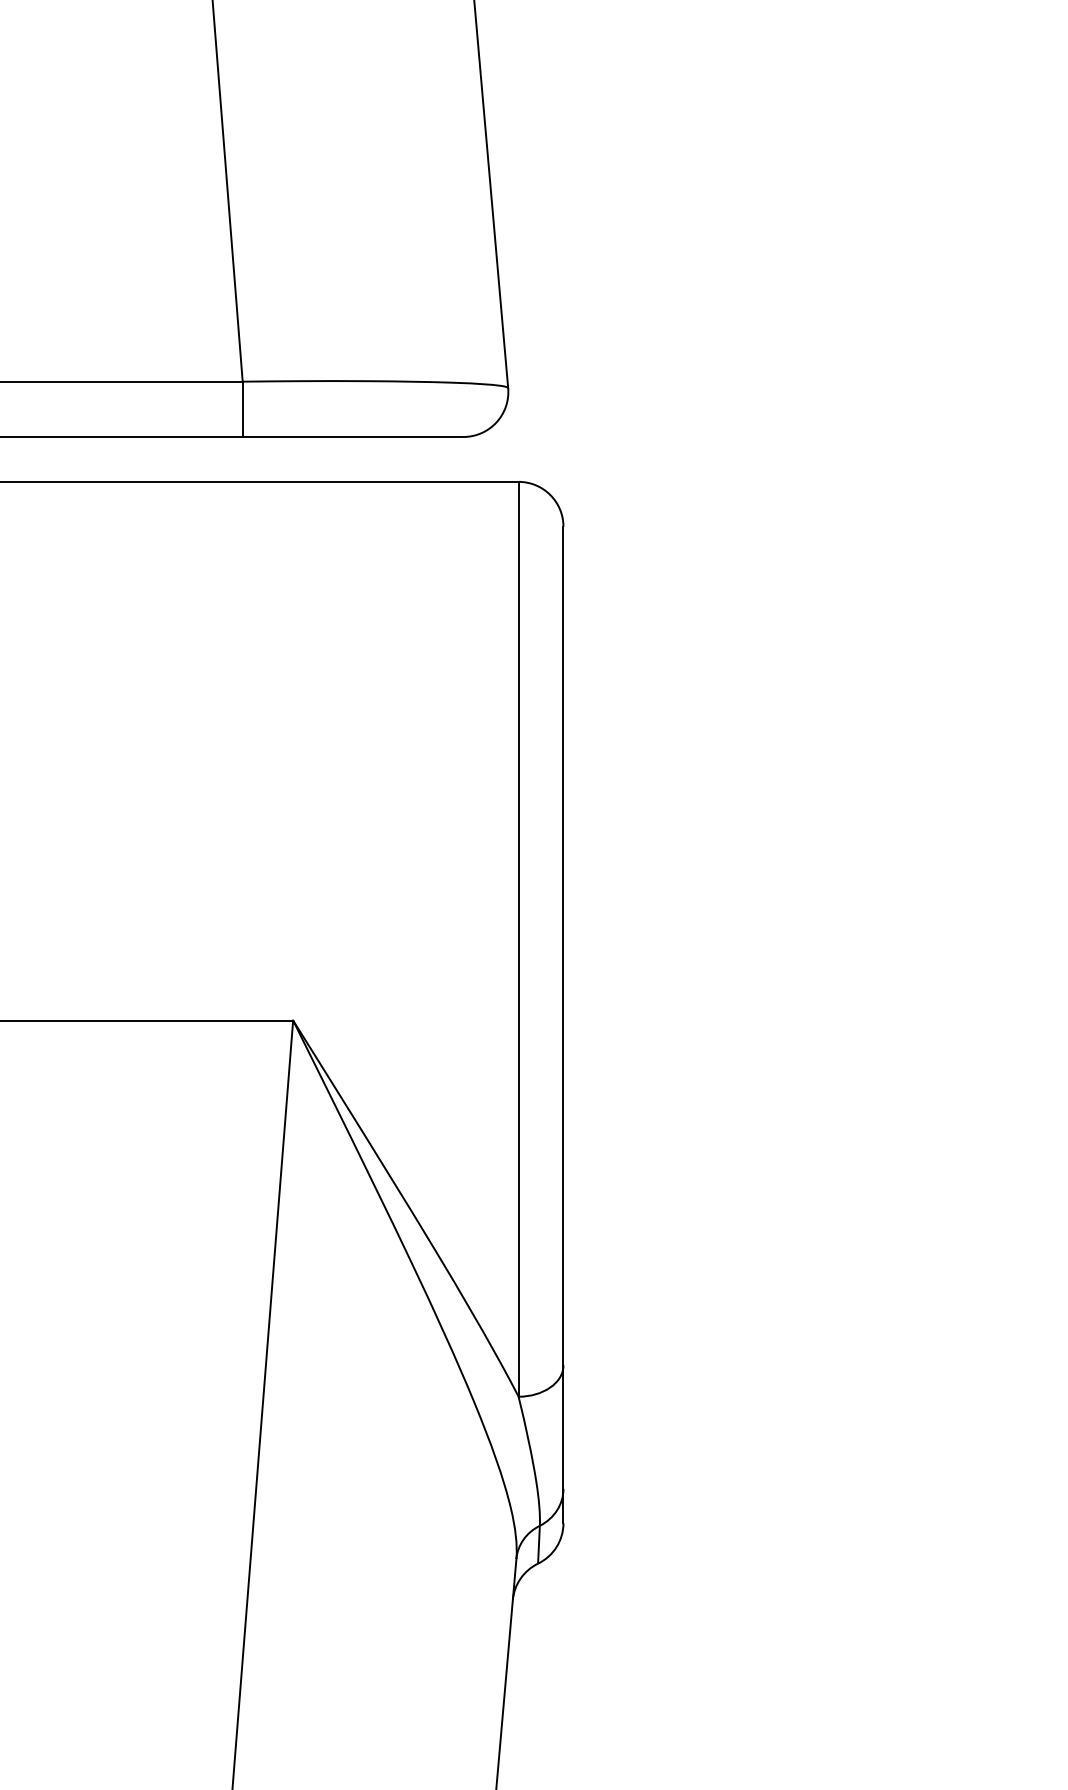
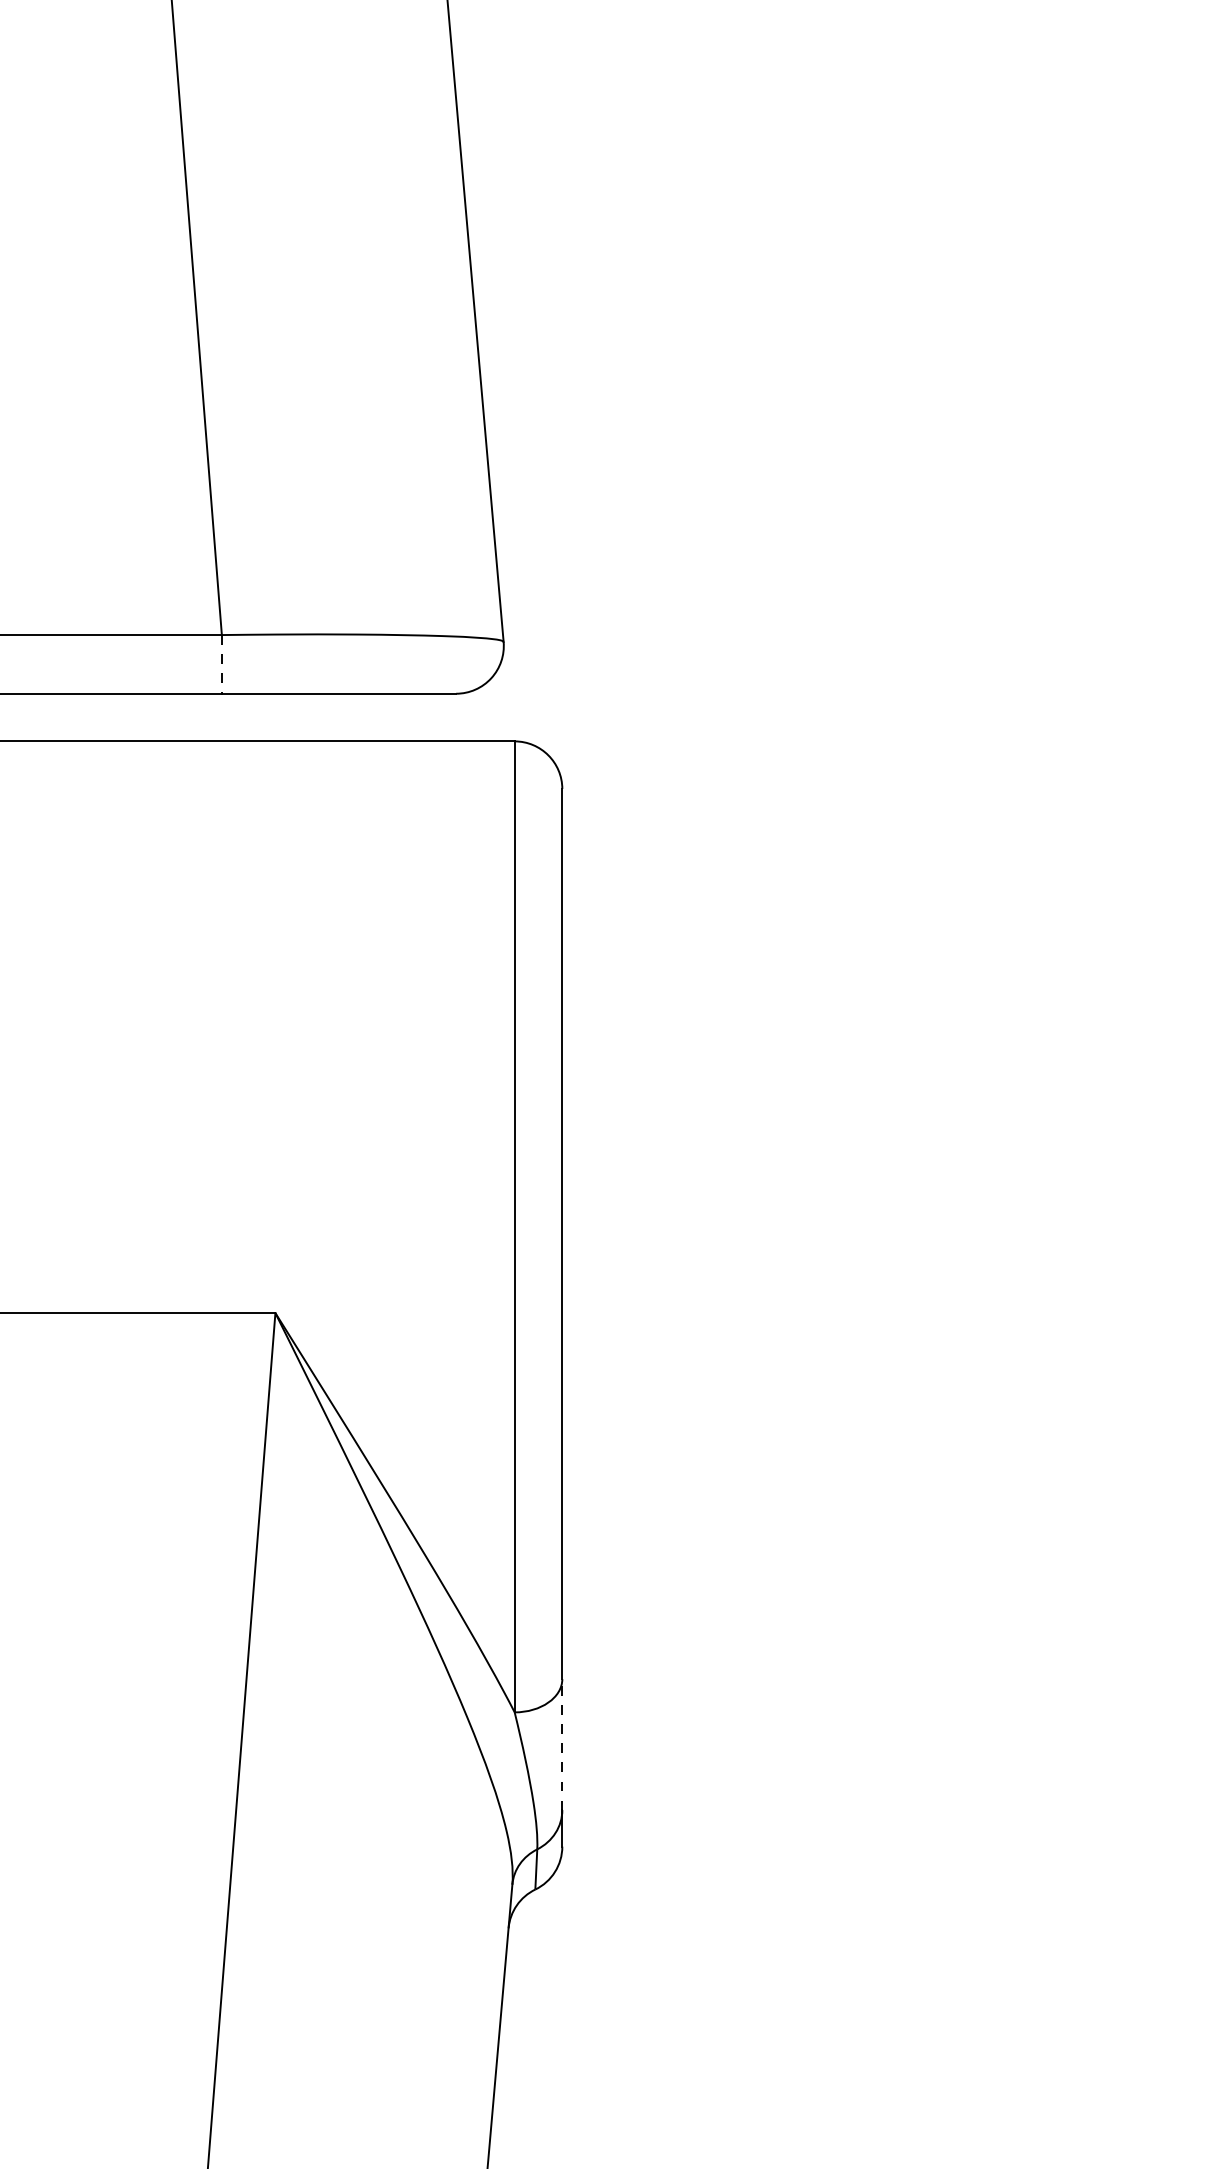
line: (242, 409) -> (221, 664), solid -> dashed
line: (563, 1427) -> (562, 1744), solid -> dashed

